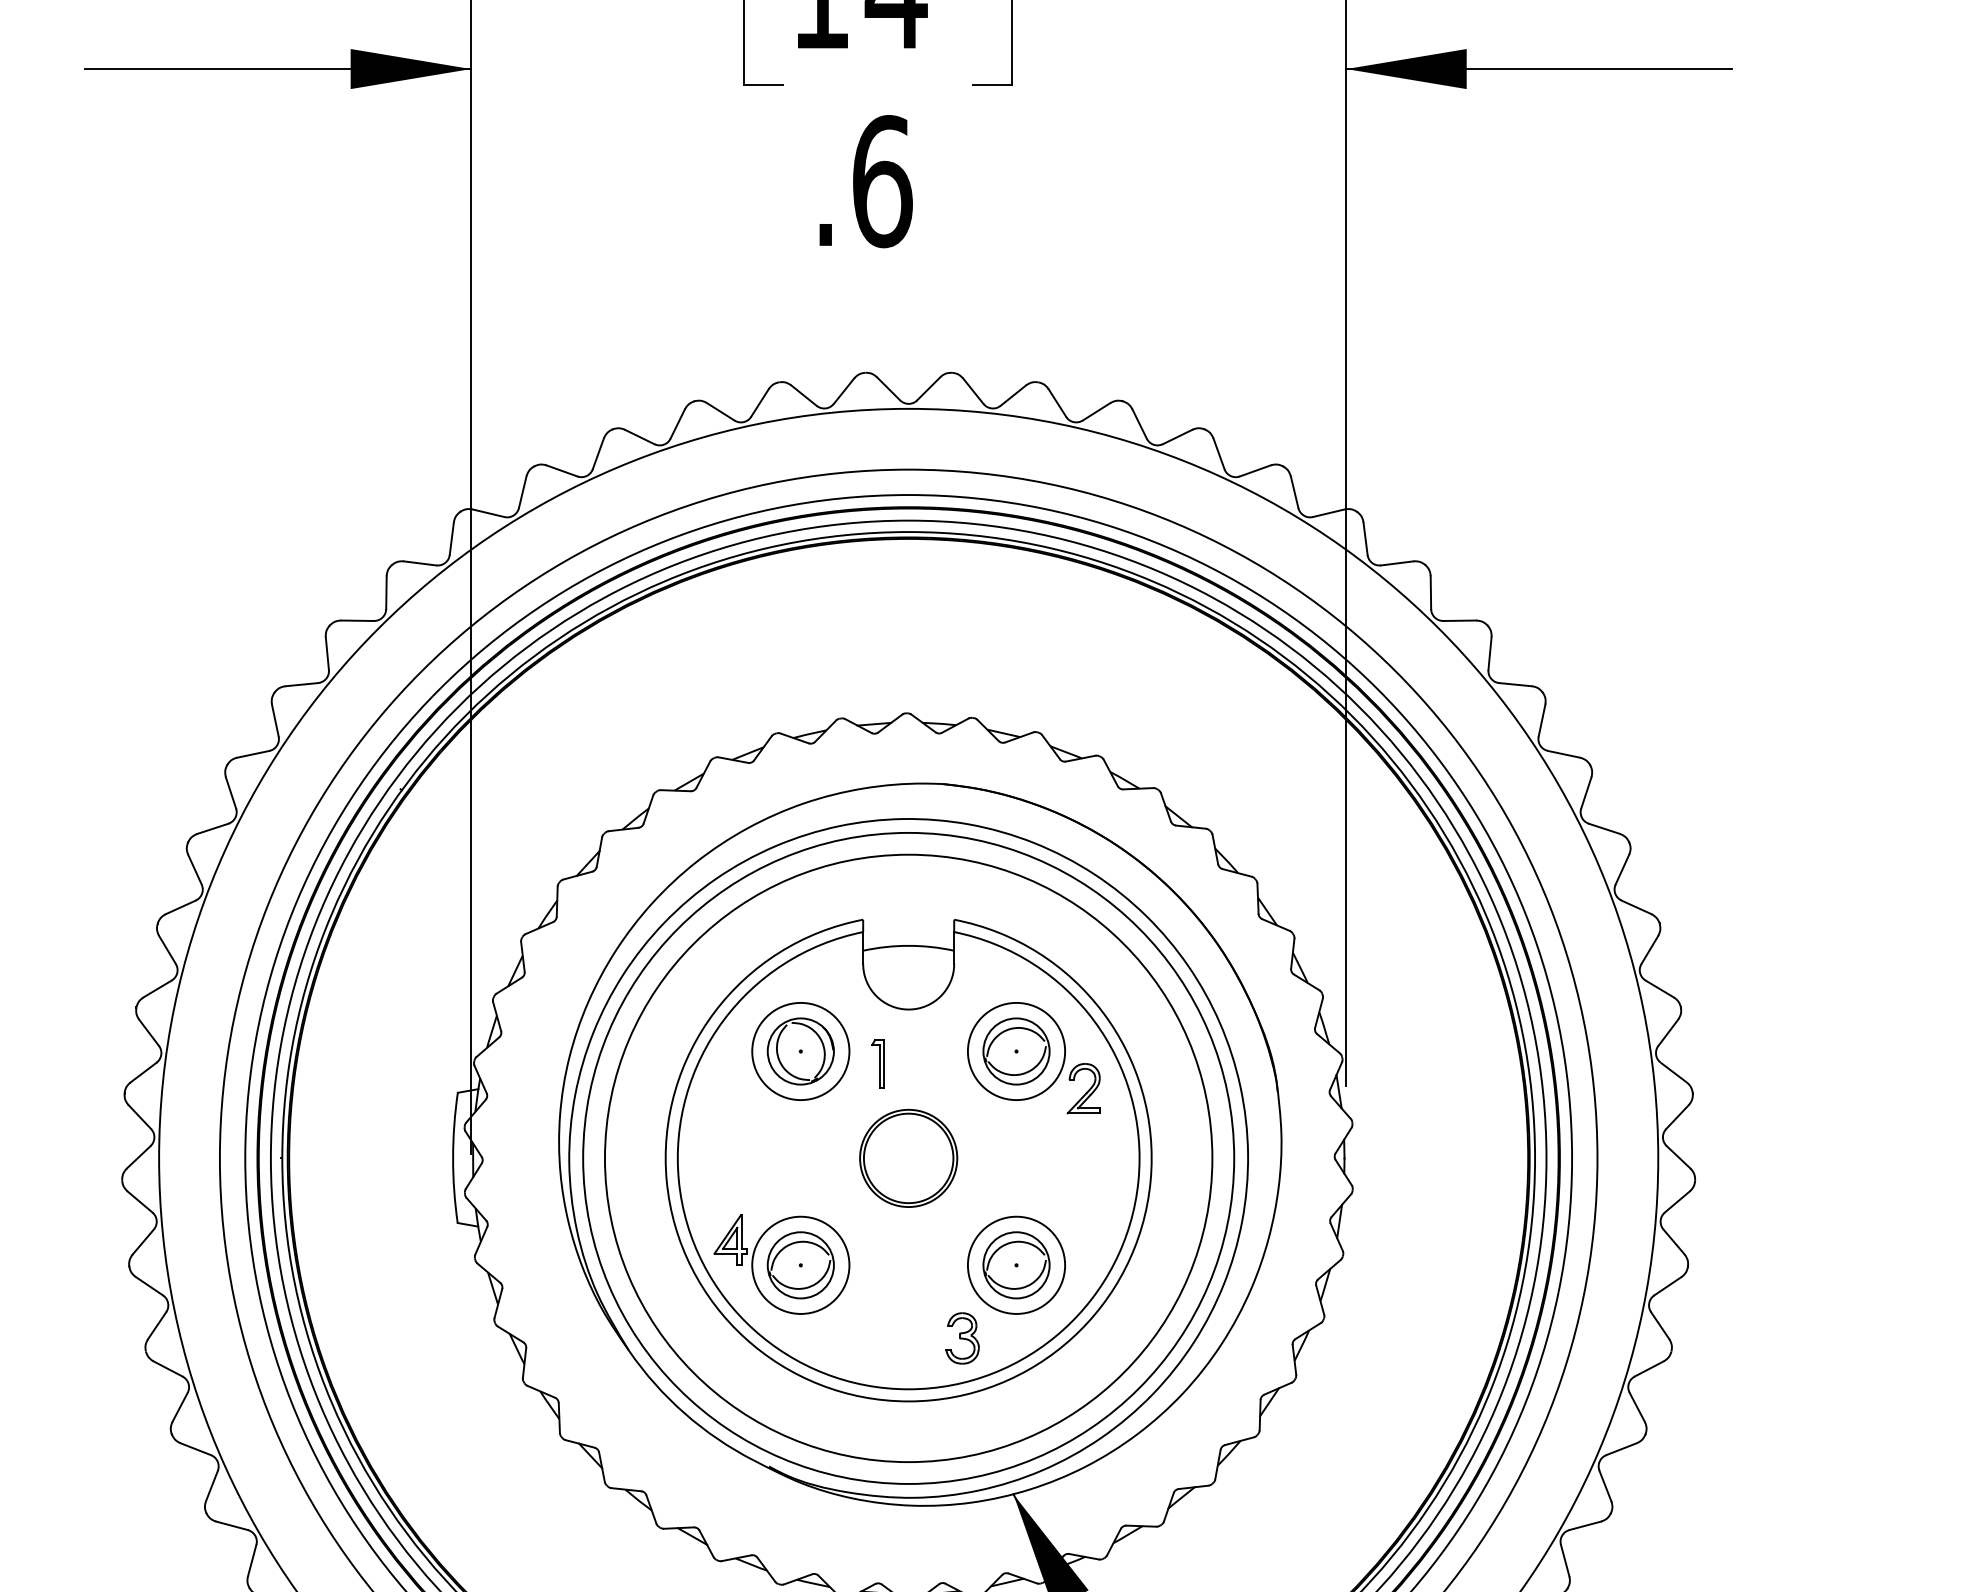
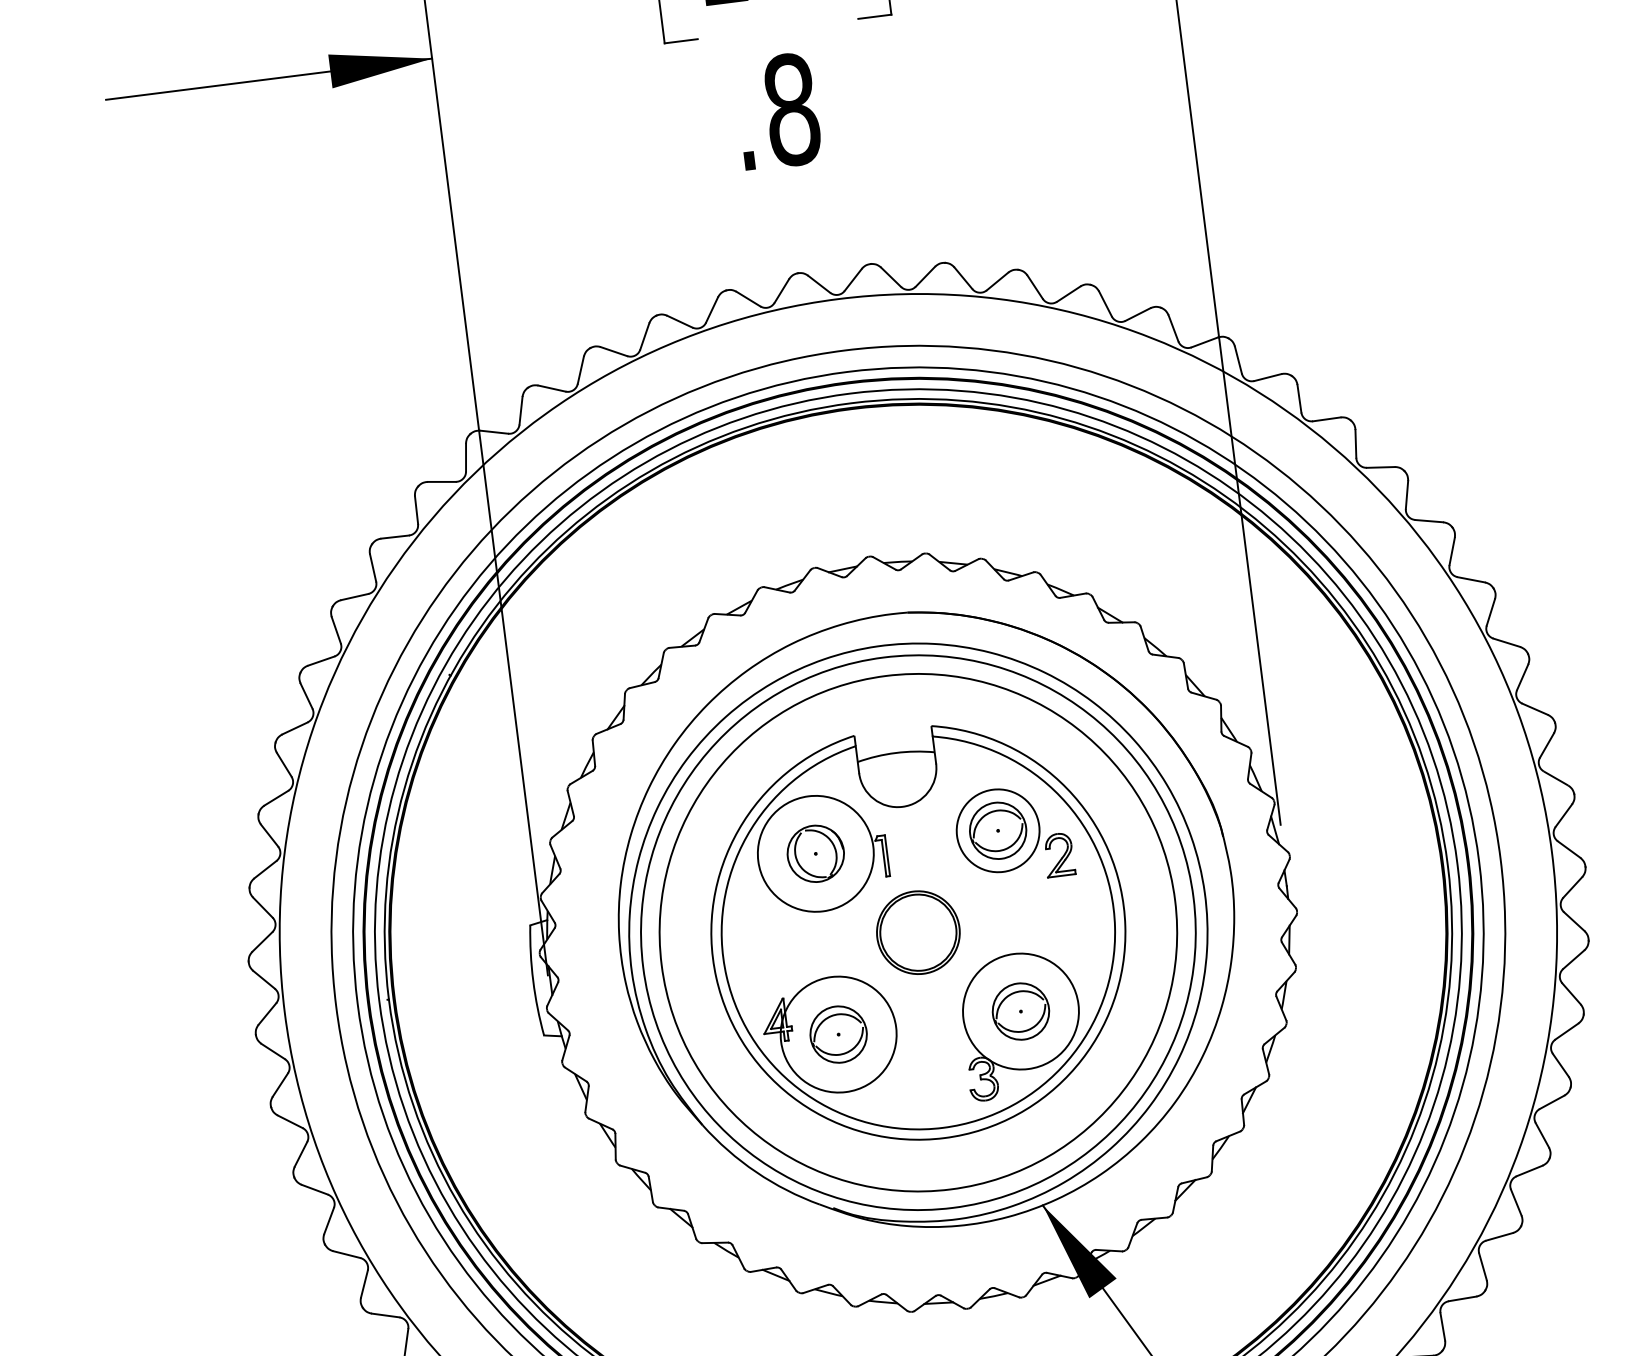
text: (882, 181) -> (791, 109), .6 -> .8
circle: (800, 1051) -> (815, 853), size x1.4
circle: (800, 1264) -> (838, 1033), size x1.4
circle: (1016, 1264) -> (1020, 1010), size x1.4

